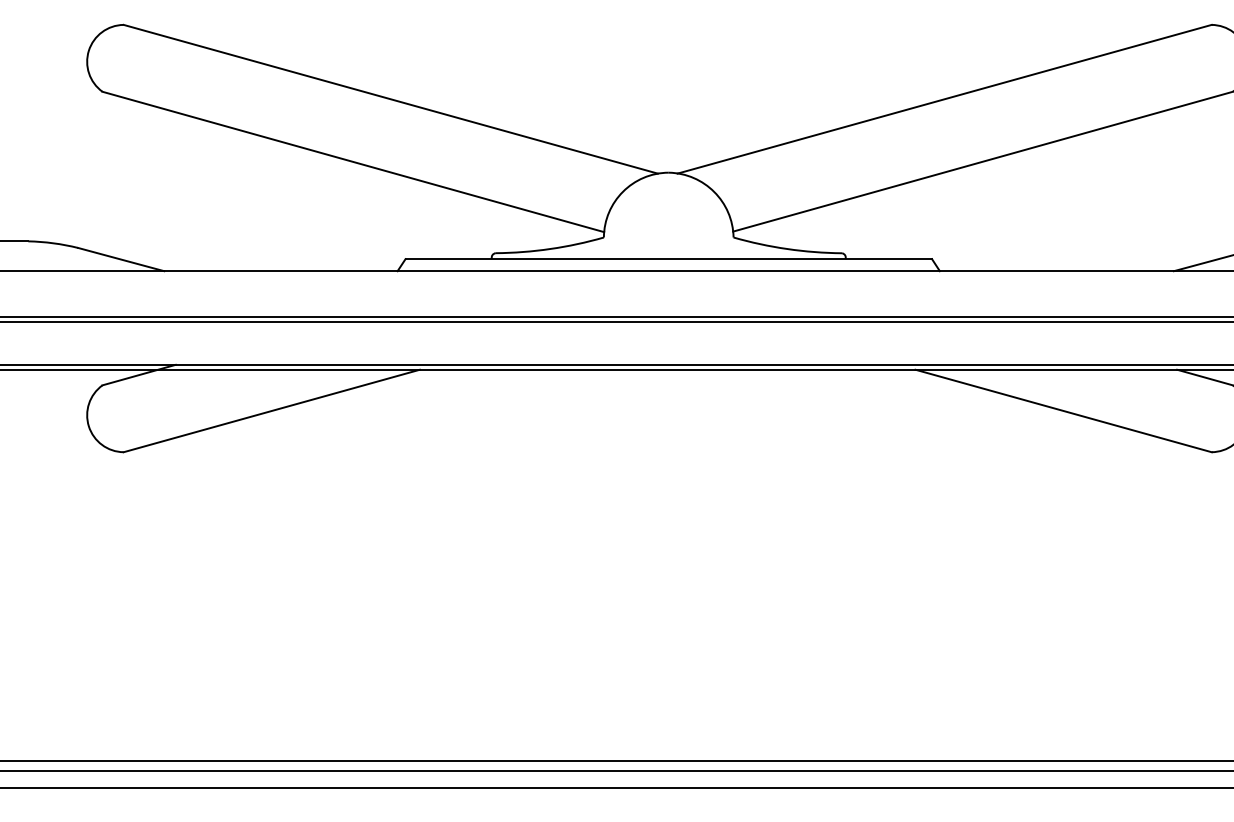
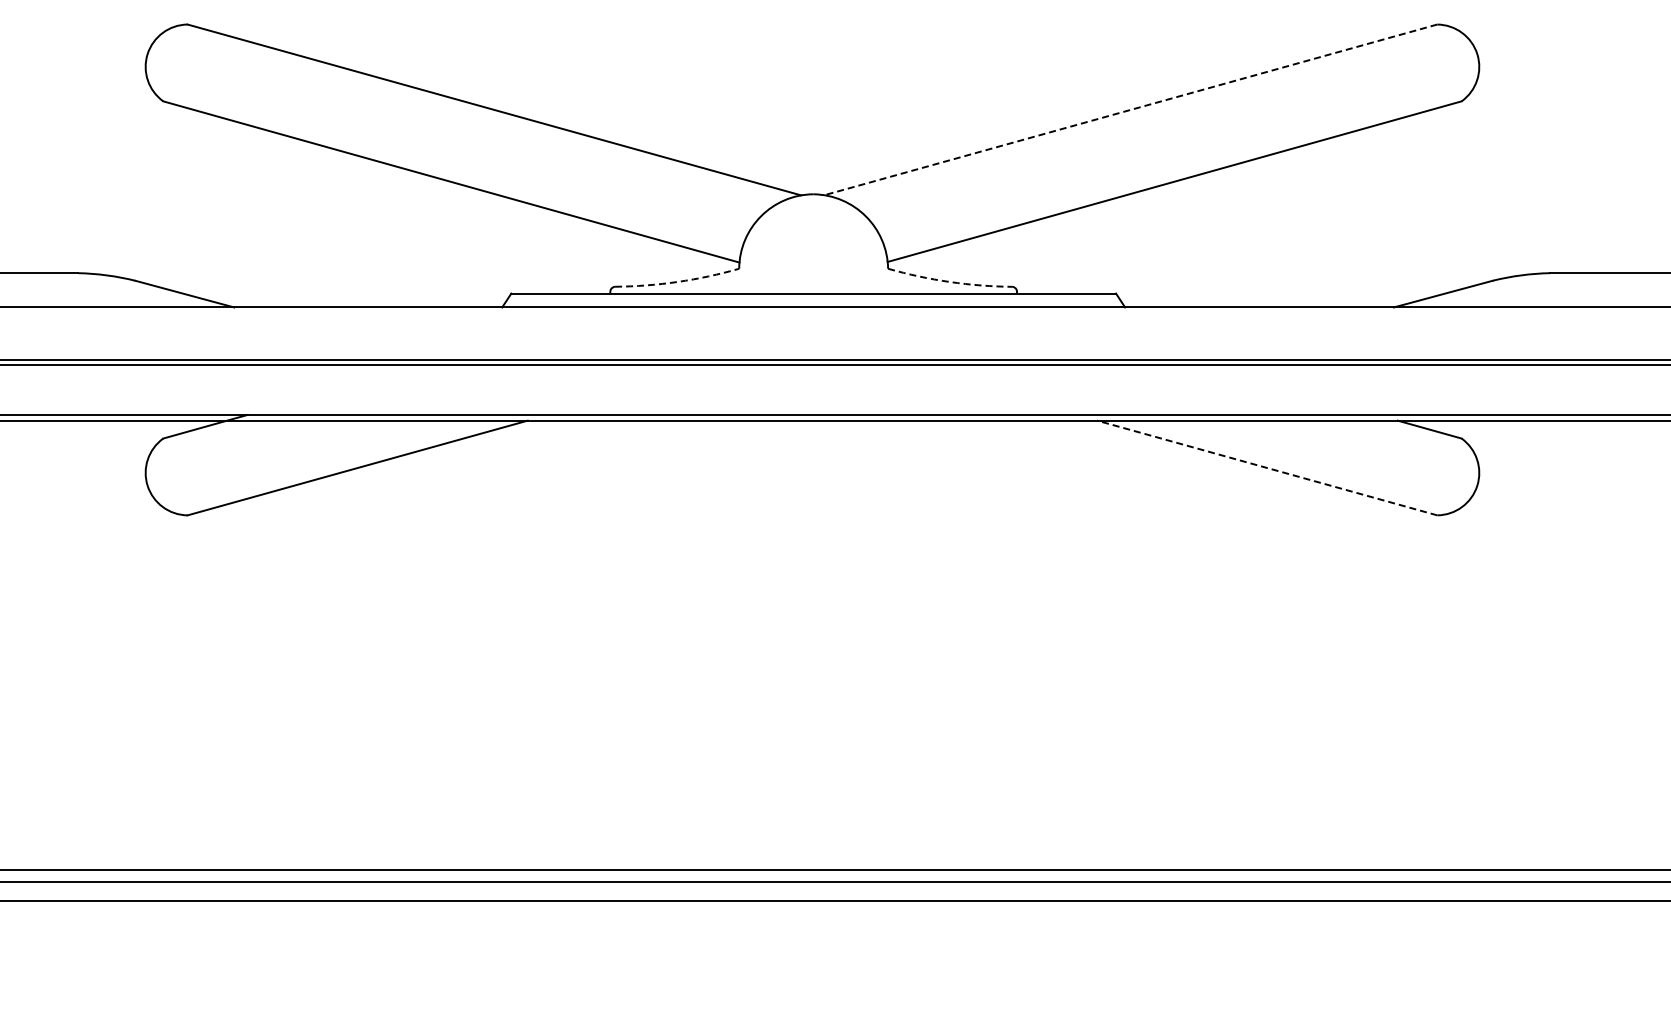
line: (944, 99) -> (1130, 110), solid -> dashed
arc: (550, 248) -> (677, 281), solid -> dashed
arc: (787, 249) -> (949, 282), solid -> dashed
line: (1063, 411) -> (1267, 468), solid -> dashed

